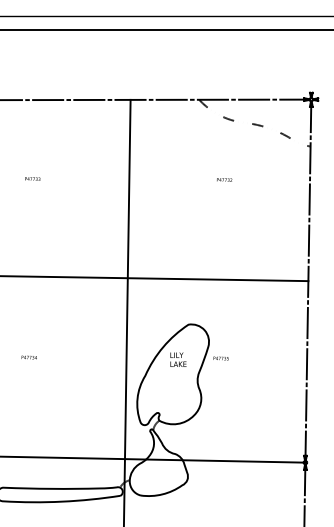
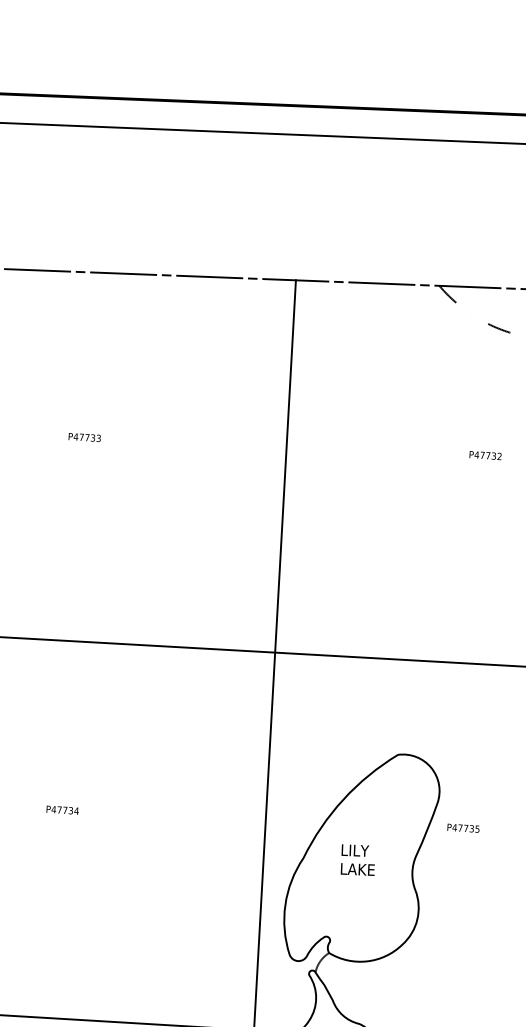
text: (178, 359) -> (358, 859), moved

